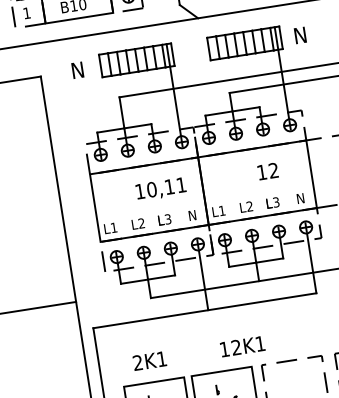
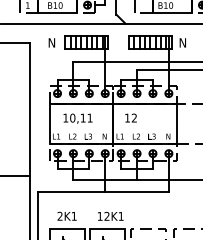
text: (266, 170) -> (130, 117), moved
text: (160, 189) -> (77, 118), moved
text: (242, 345) -> (110, 215), moved

